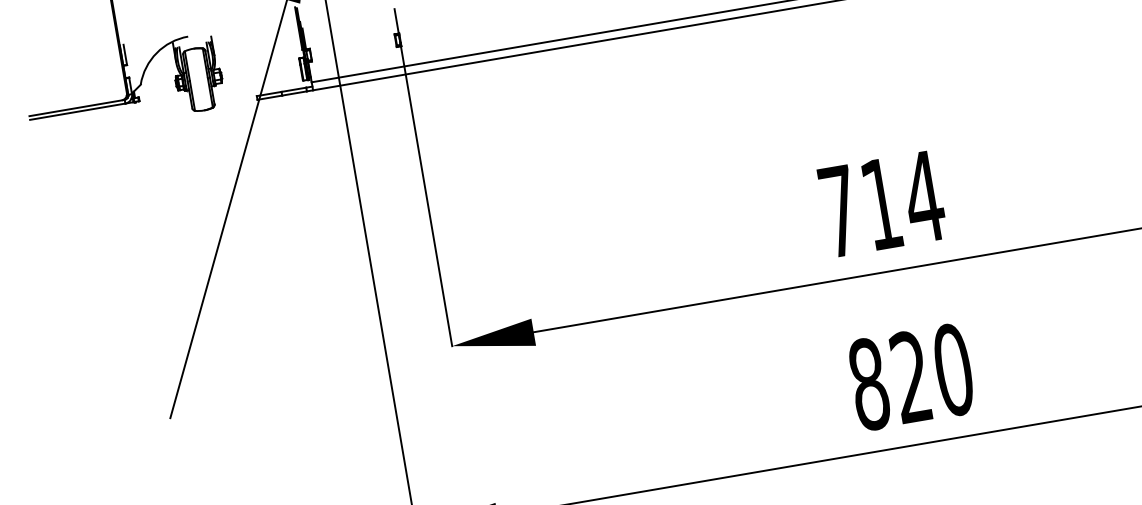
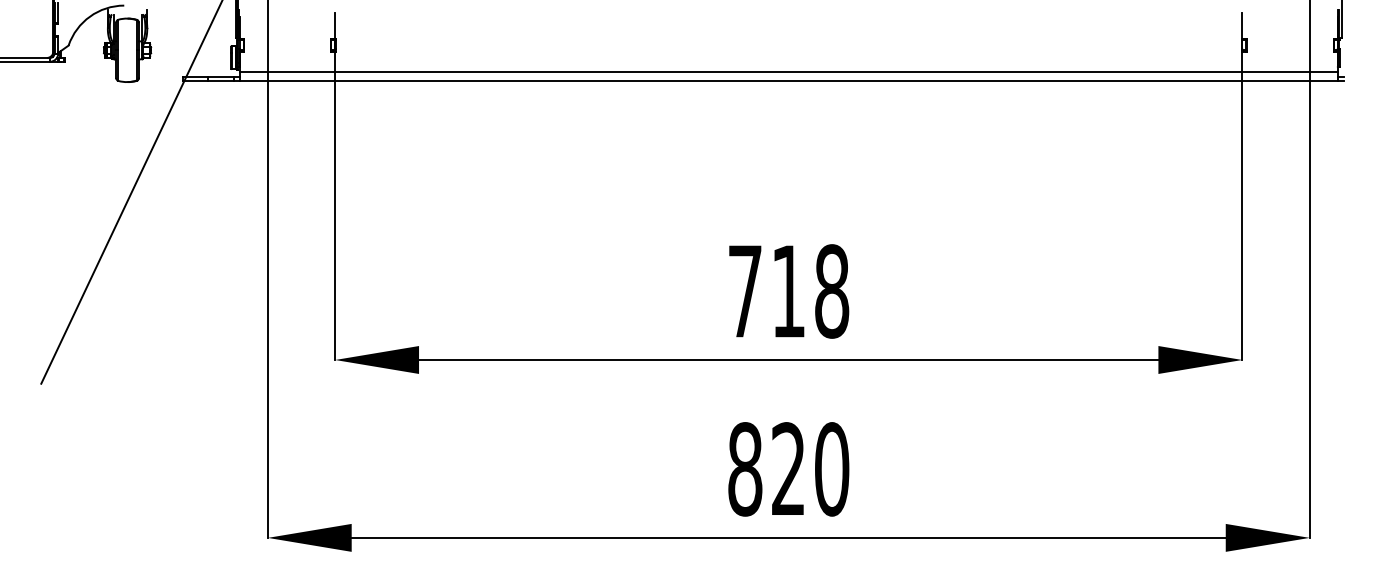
text: (923, 197) -> (831, 291), 714 -> 718

